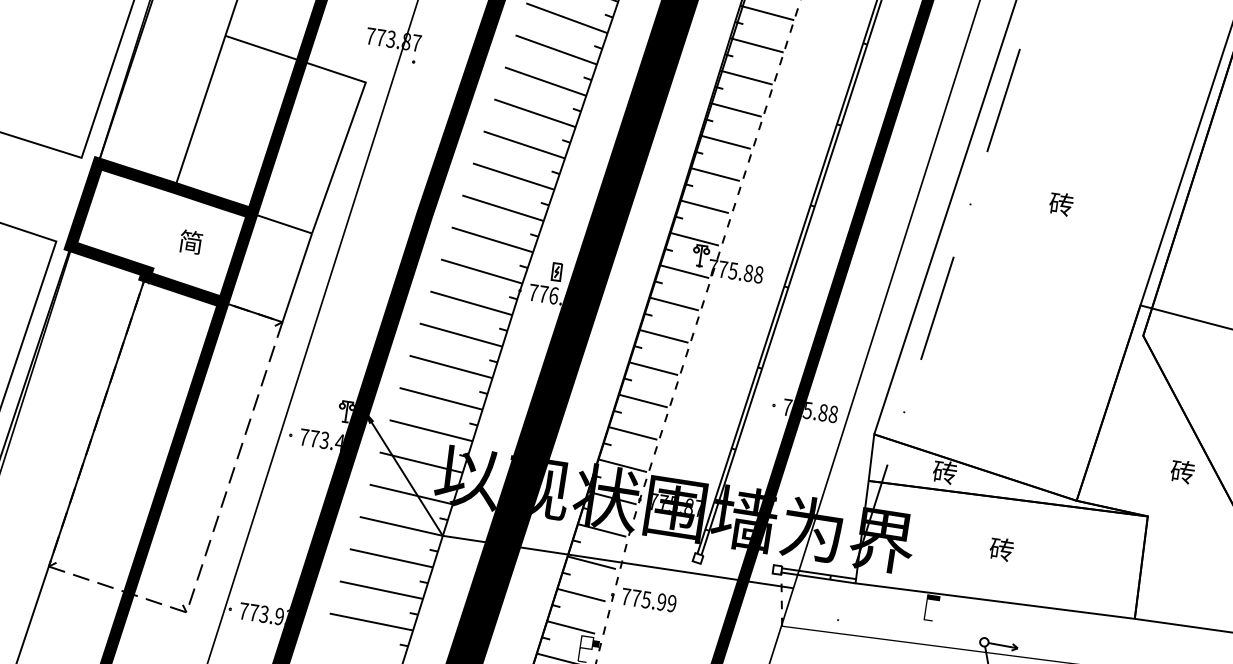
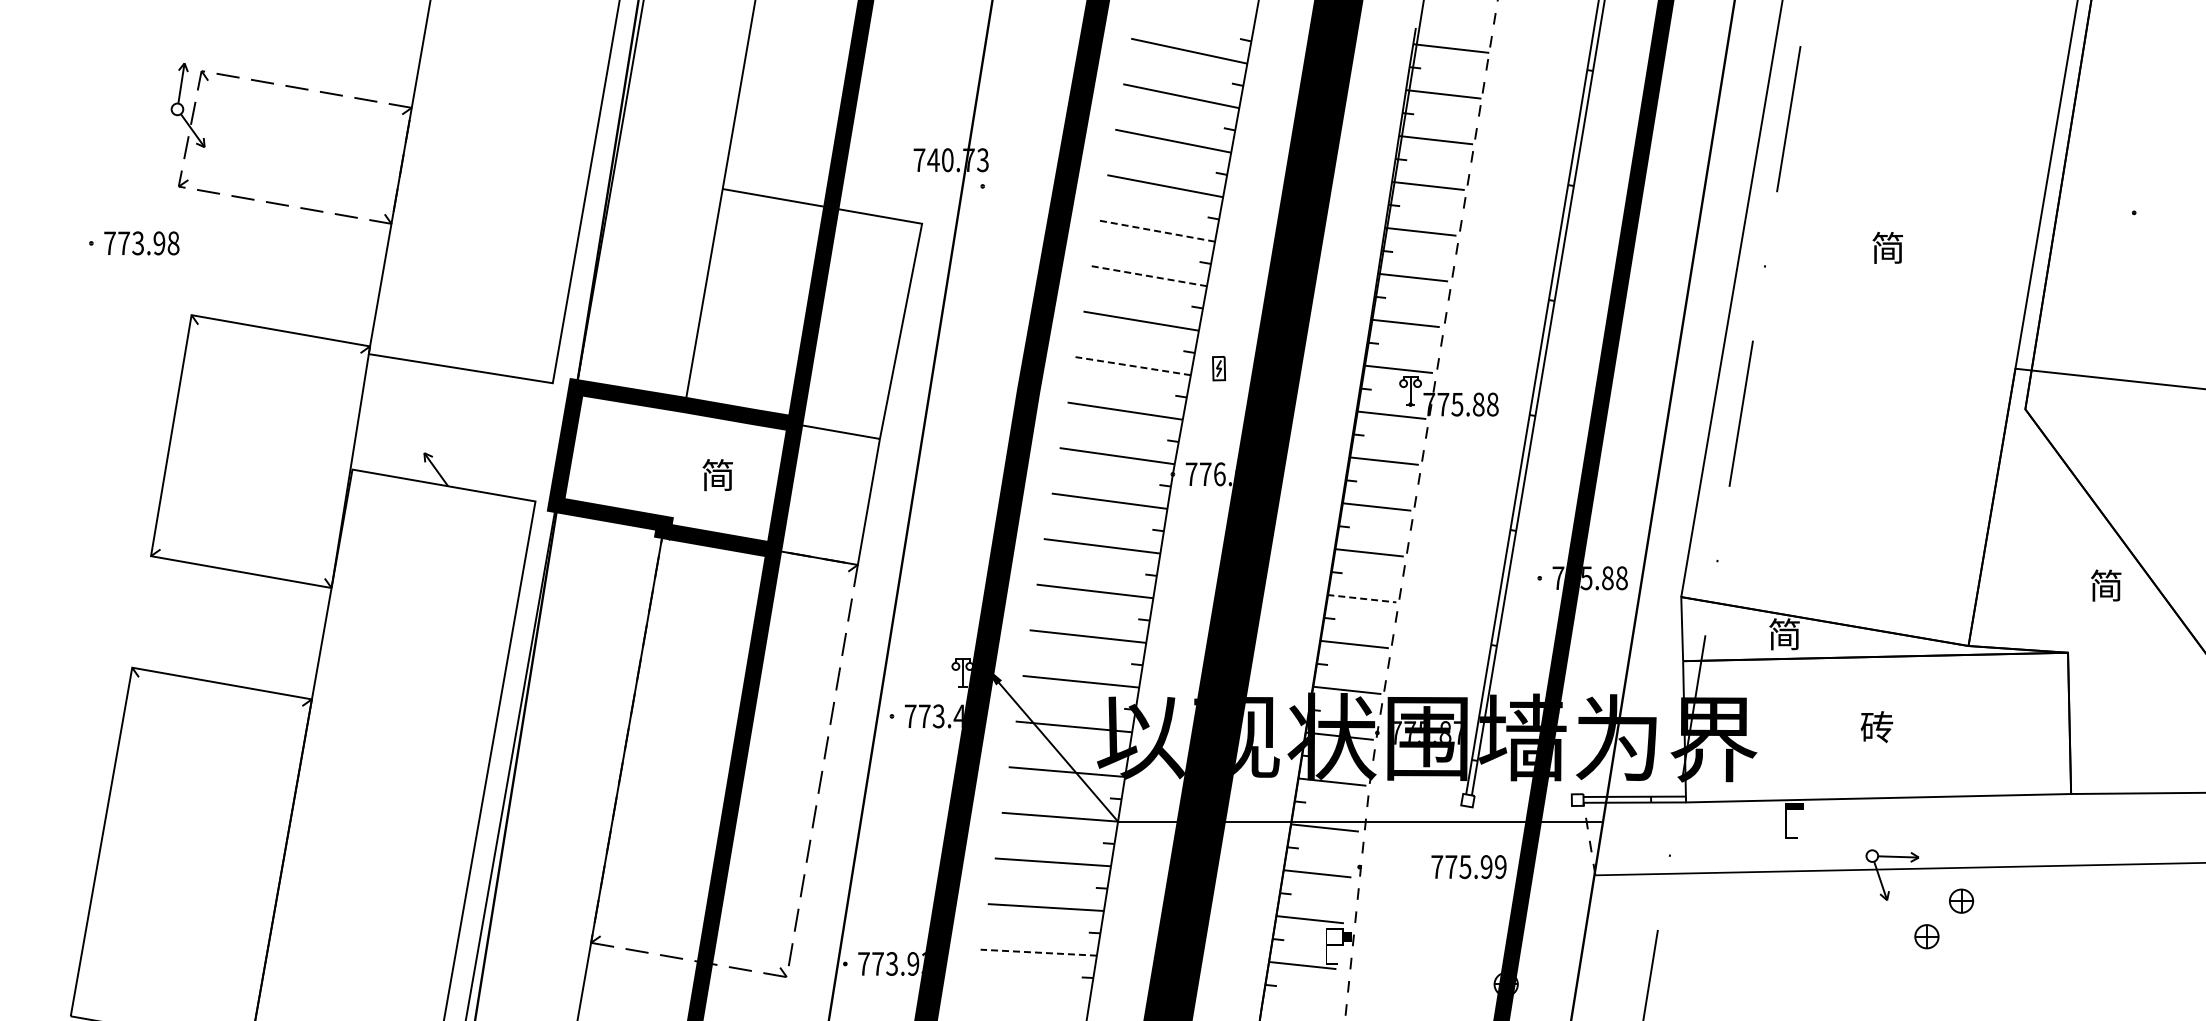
text: (398, 40) -> (957, 160), 773.87 -> 740.73
line: (535, 113) -> (1157, 231), solid -> dashed
line: (524, 145) -> (1149, 276), solid -> dashed
text: (1061, 203) -> (1887, 247), 砖 -> 简
line: (502, 208) -> (1132, 366), solid -> dashed
part: (556, 271) -> (1218, 368), moved
line: (642, 400) -> (1361, 598), solid -> dashed
text: (1182, 471) -> (2106, 585), 砖 -> 简
text: (944, 472) -> (1784, 634), 砖 -> 简
text: (648, 600) -> (1468, 867), moved
line: (371, 621) -> (1038, 952), solid -> dashed

